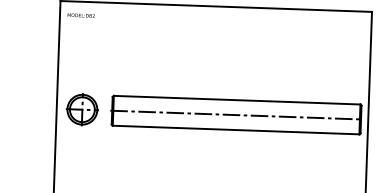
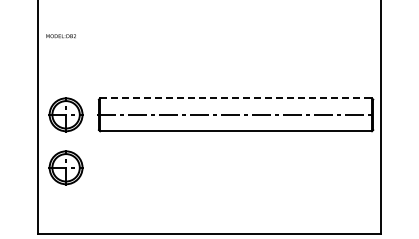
text: (80, 15) -> (60, 36), moved
line: (237, 100) -> (236, 98), solid -> dashed
part: (80, 157) -> (65, 167), added

